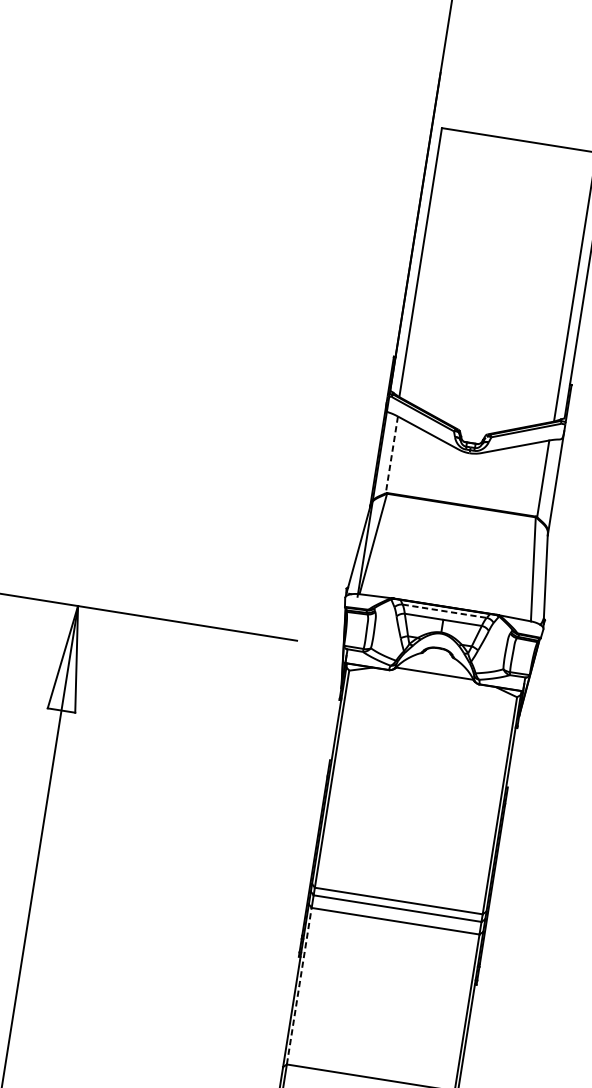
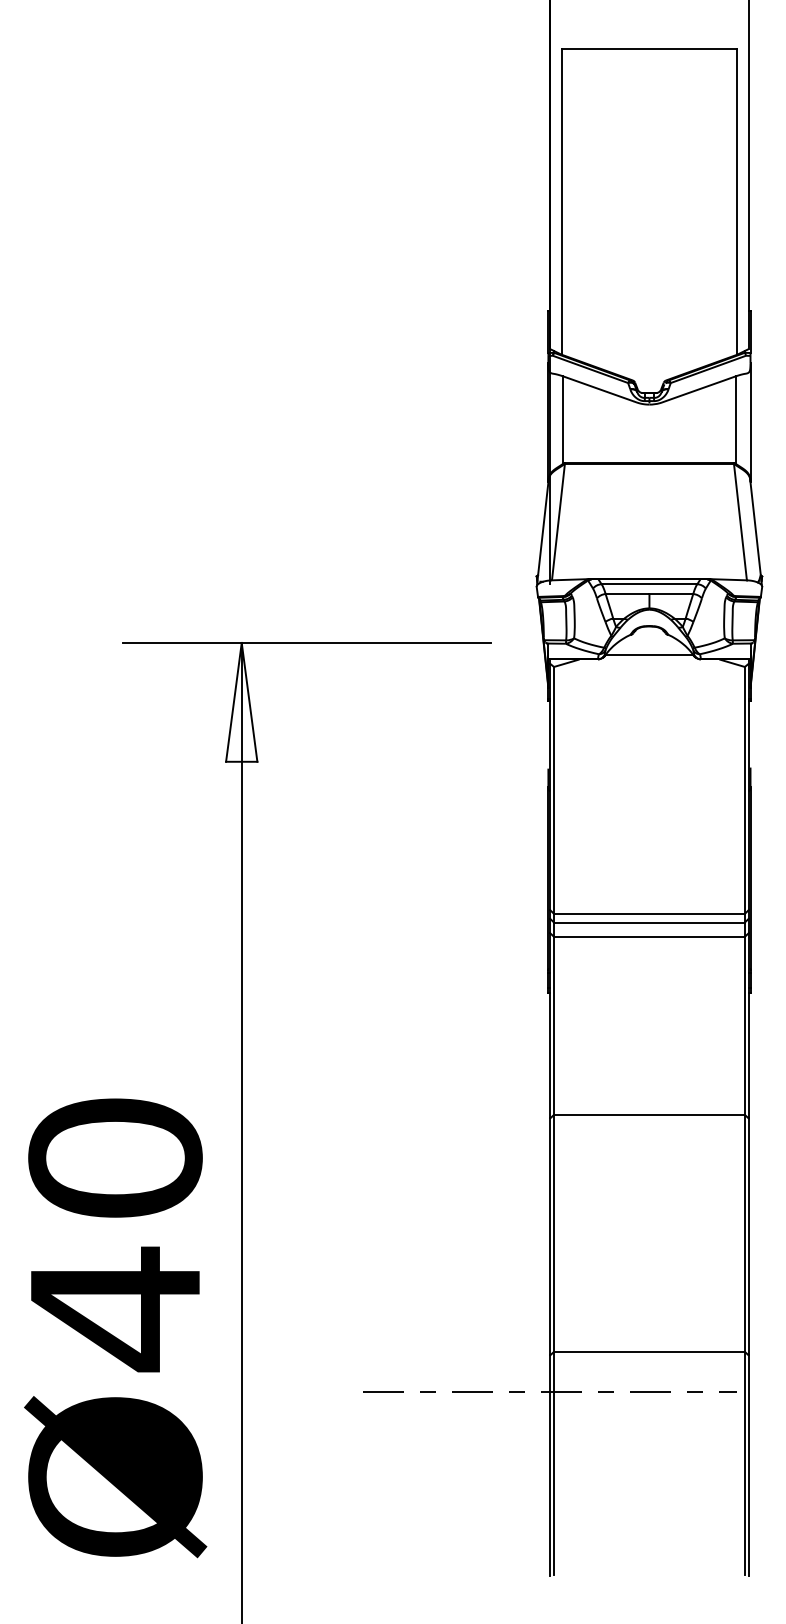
line: (391, 455) -> (563, 420), dashed -> solid
line: (444, 611) -> (649, 584), dashed -> solid
line: (299, 985) -> (554, 1025), dashed -> solid

